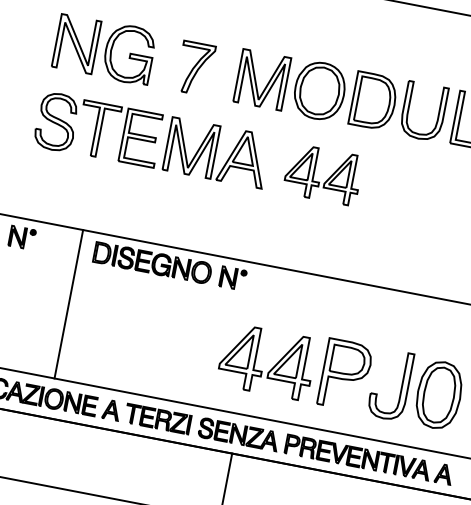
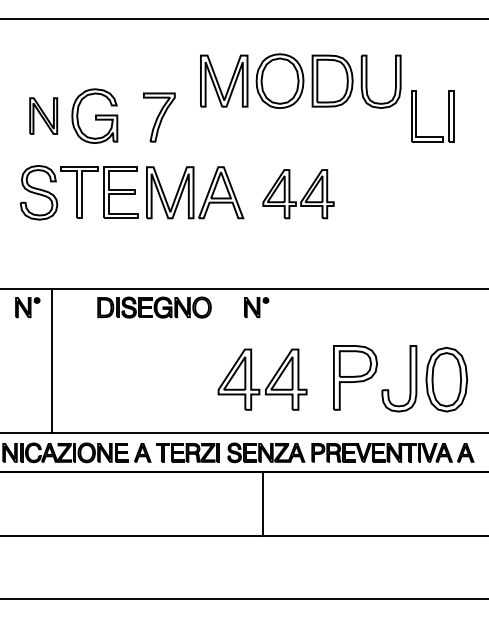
part: (76, 43) -> (43, 115), size x0.7
part: (340, 94) -> (300, 80), moved
part: (232, 278) -> (256, 307), moved
line: (68, 304) -> (52, 361), moved
part: (272, 367) -> (268, 383), moved

